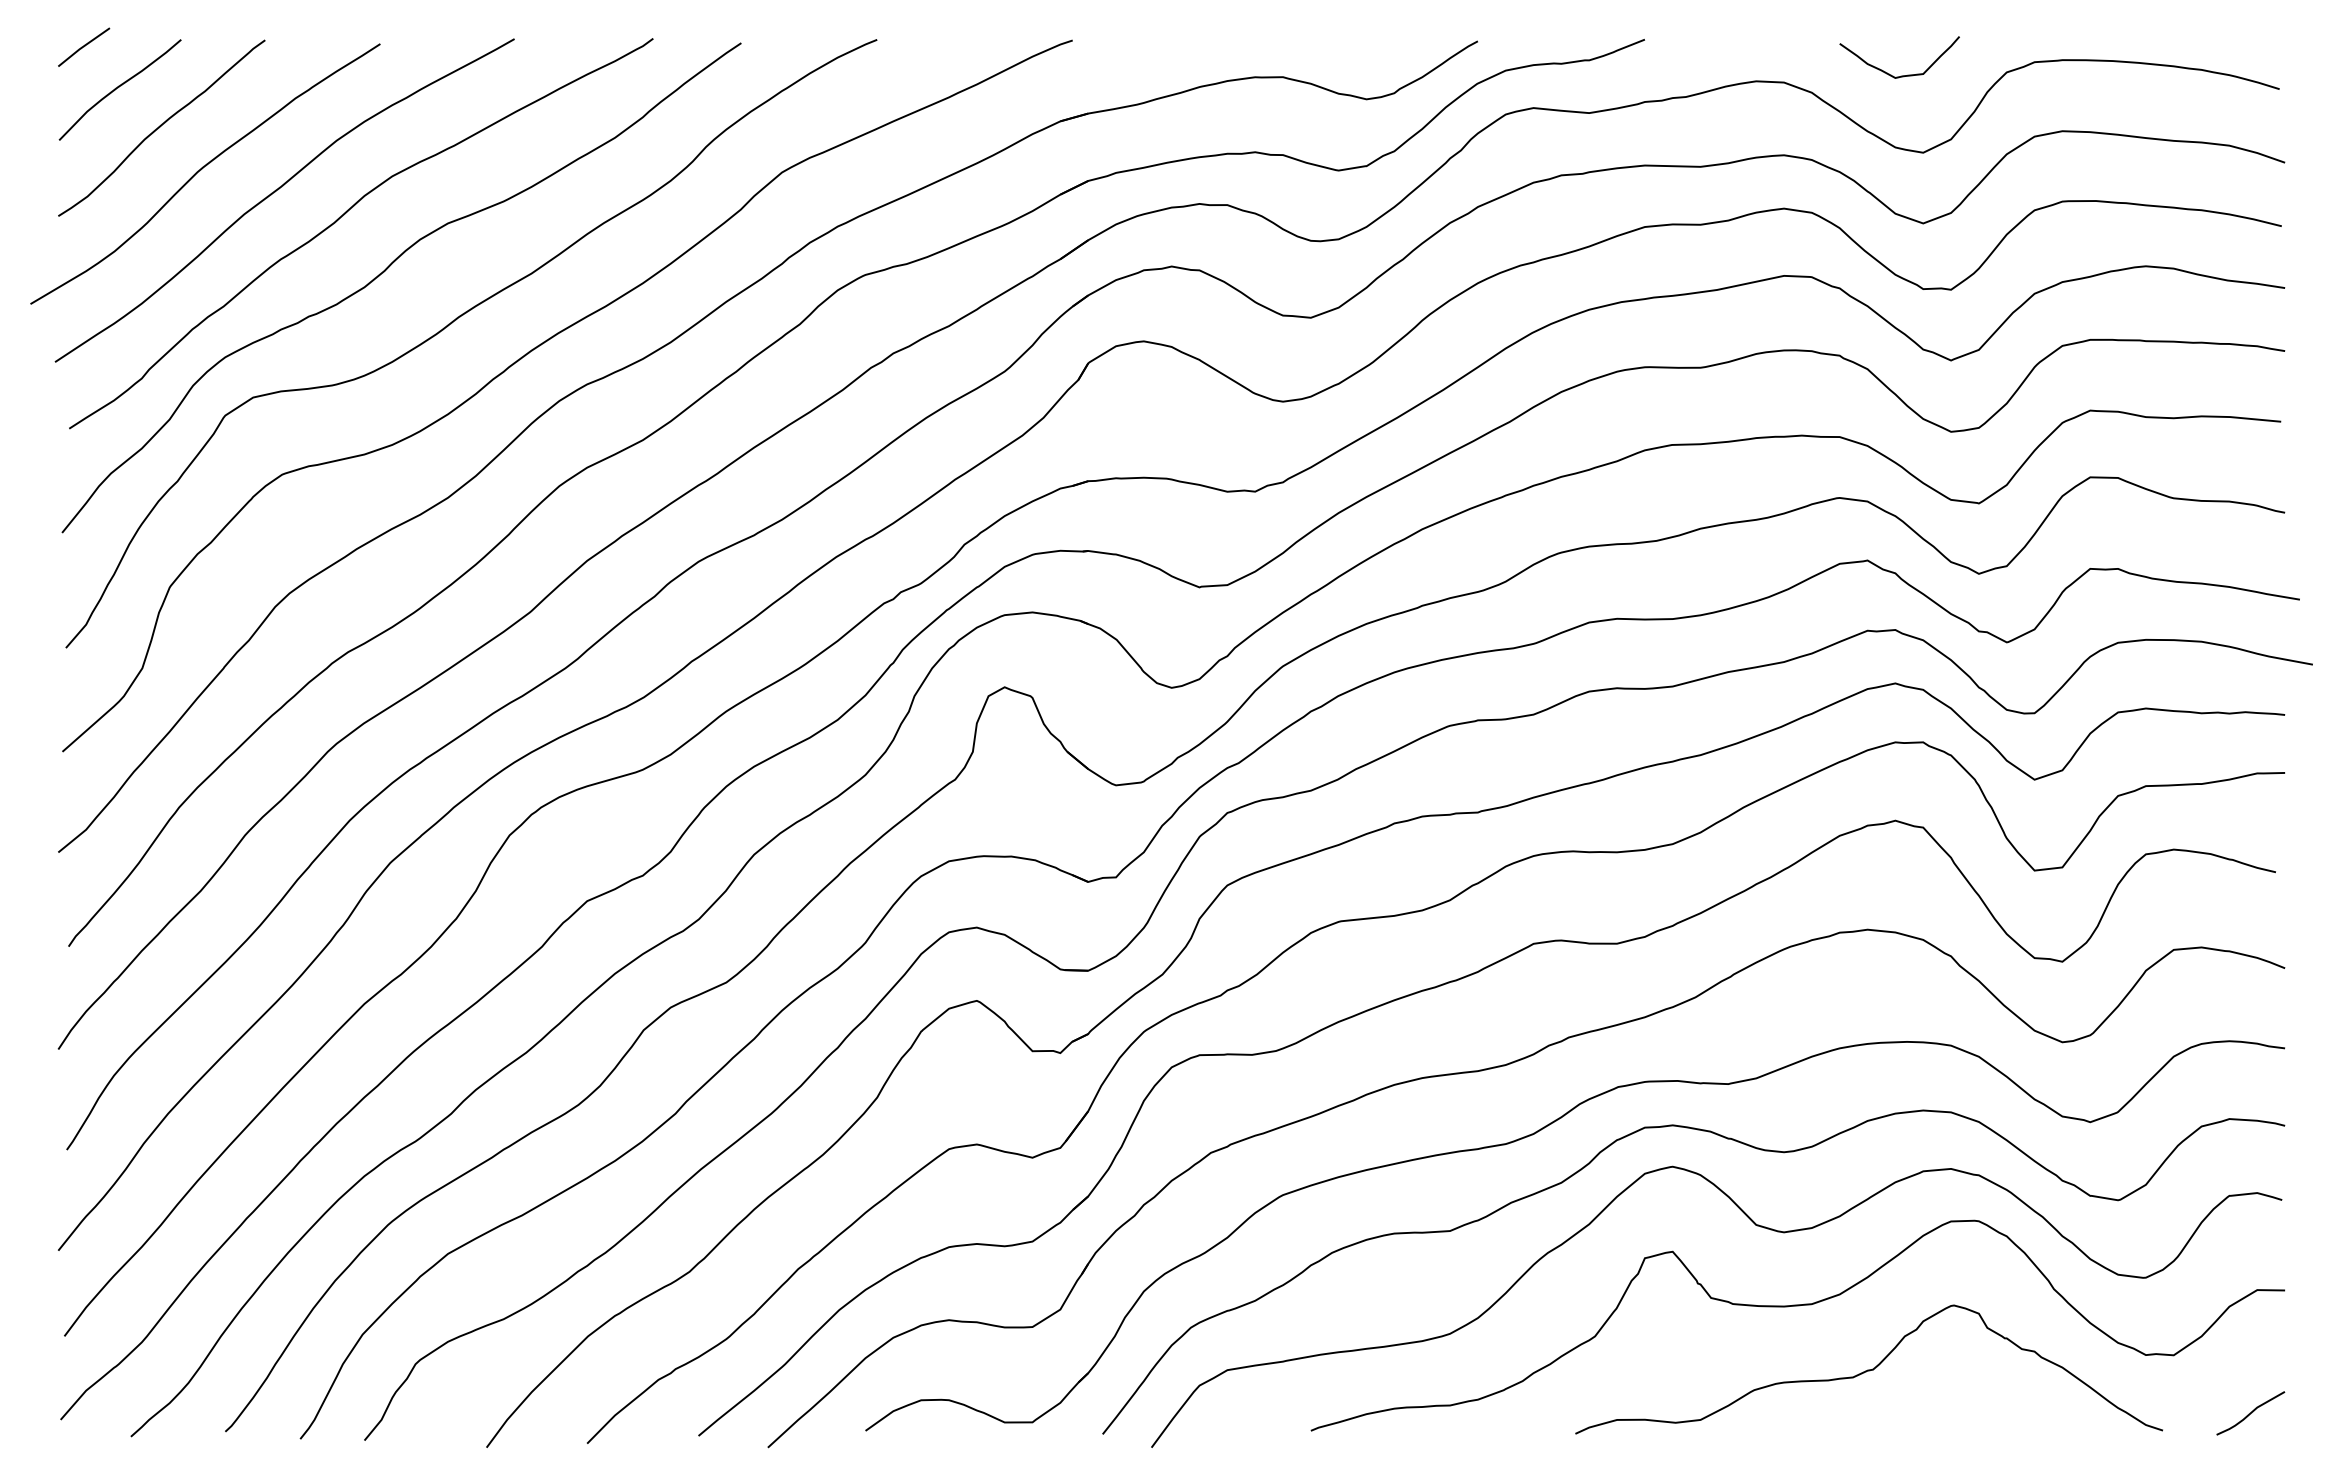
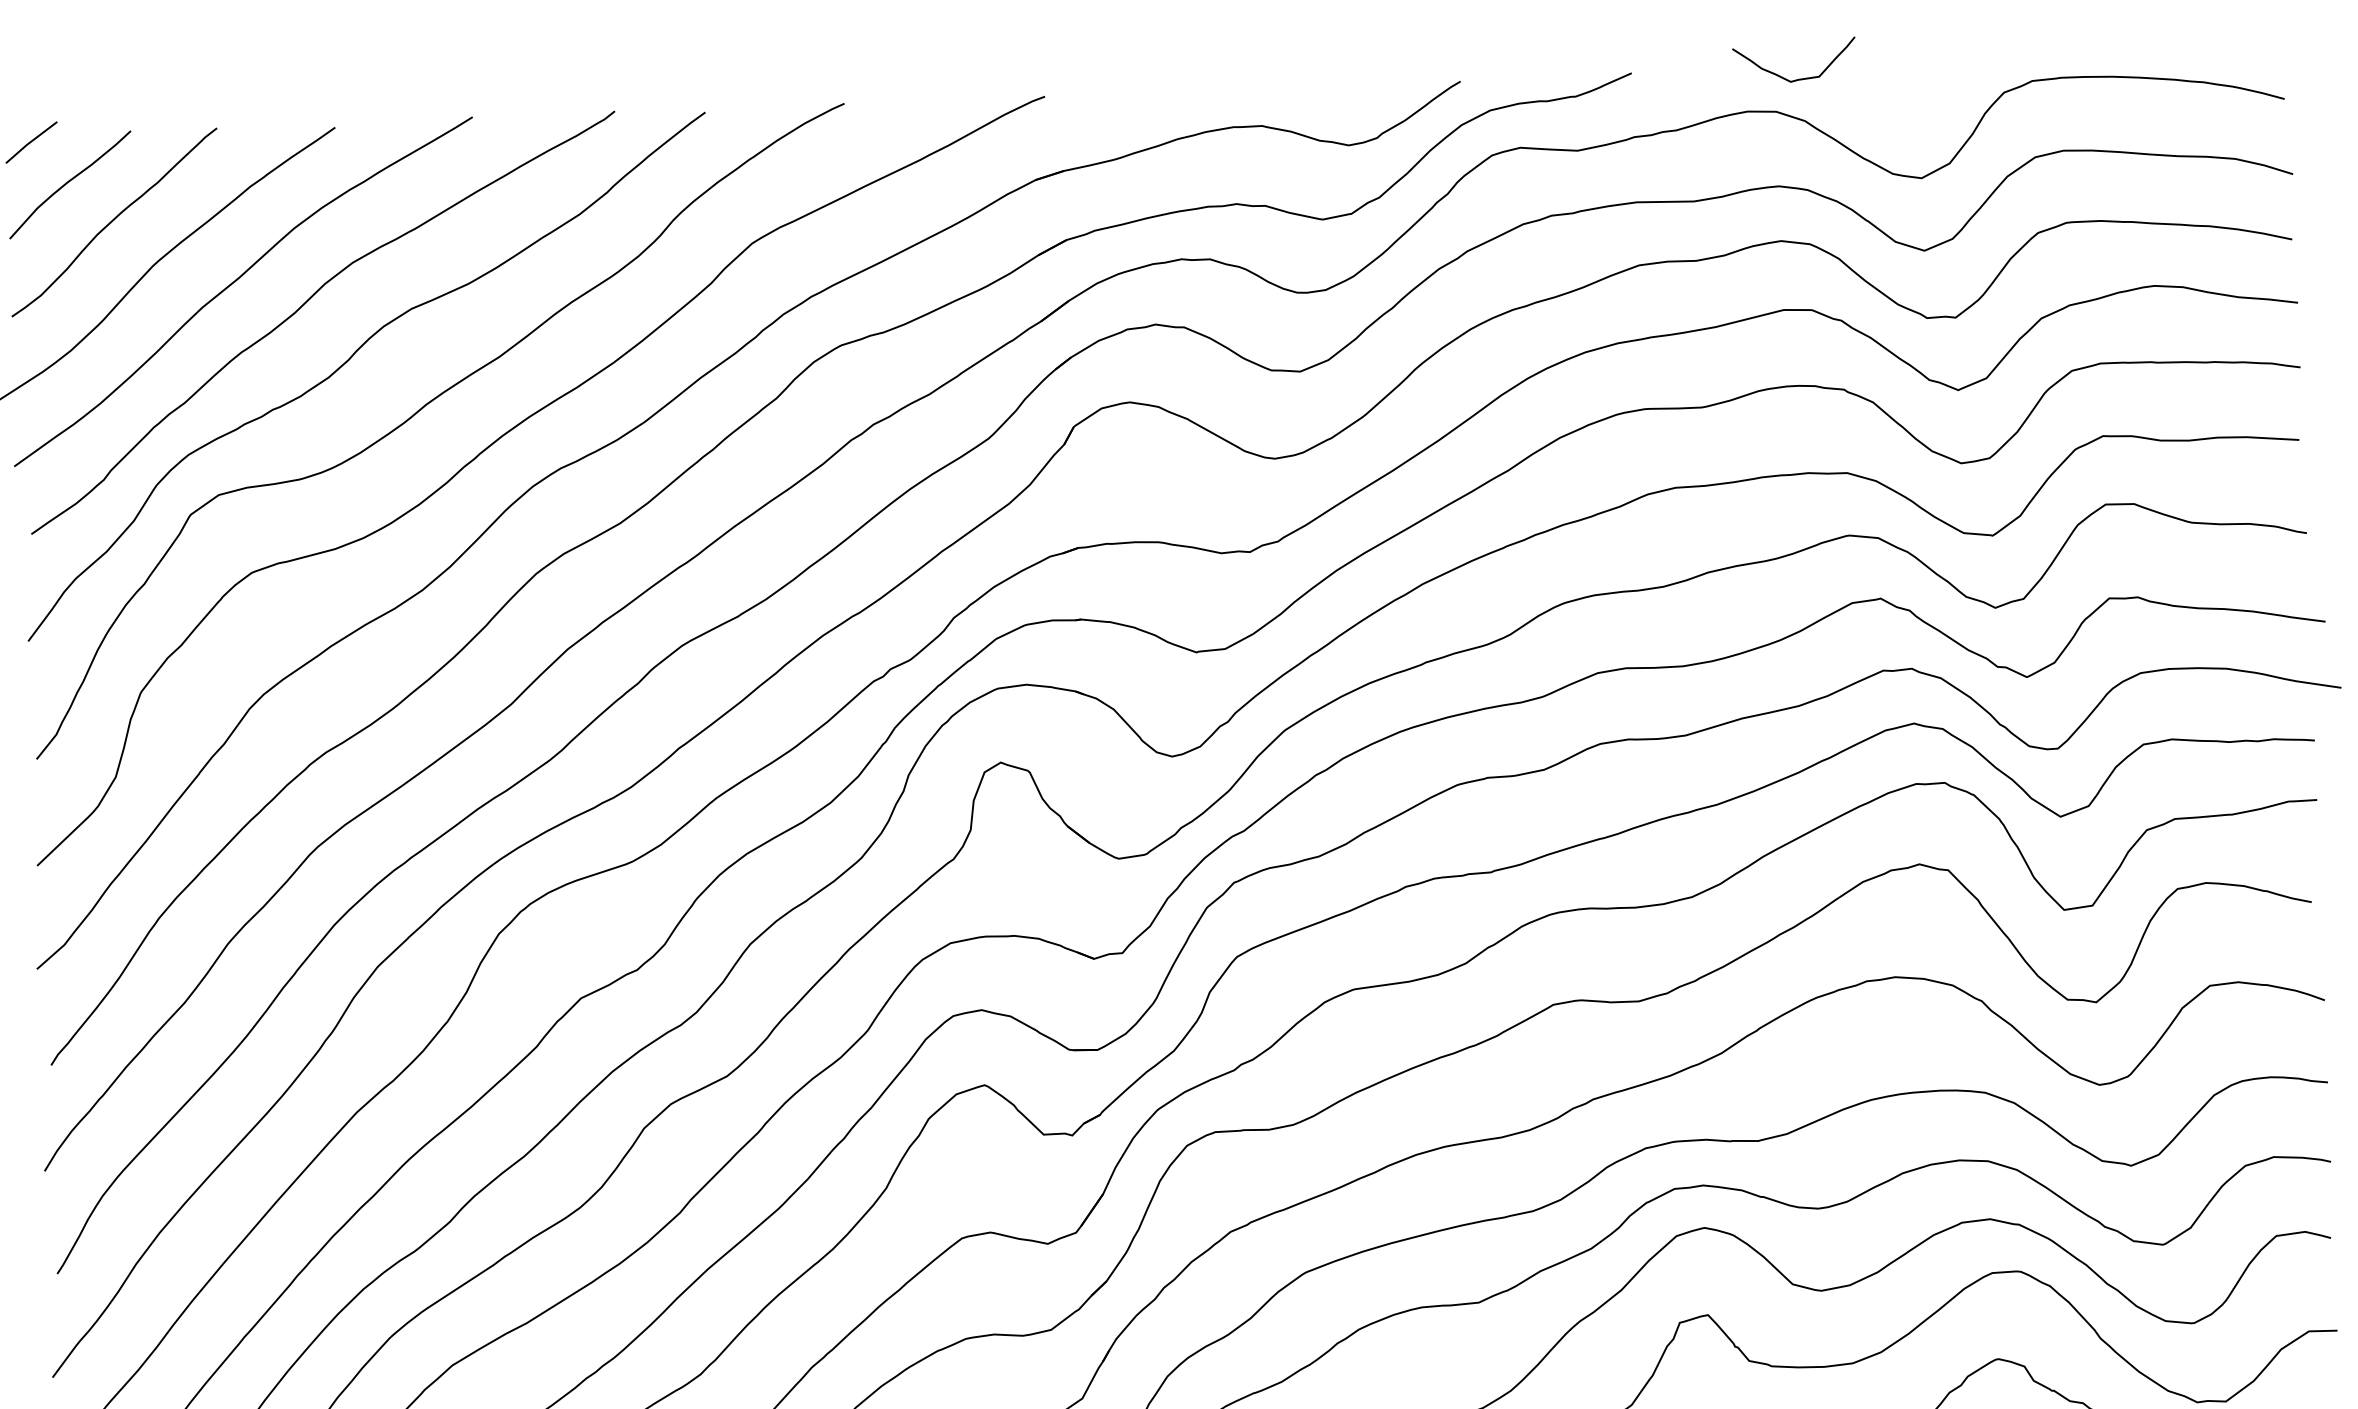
curve: (1901, 75) -> (1796, 79), moved

